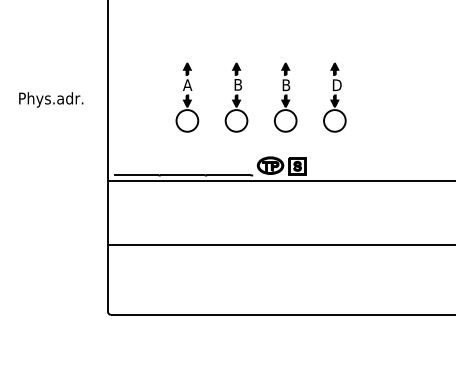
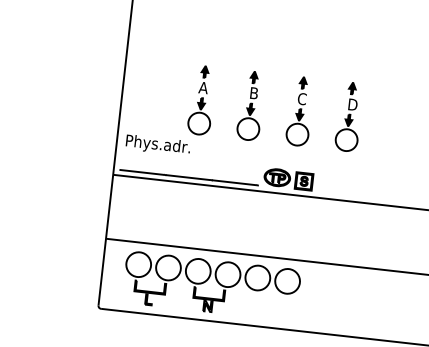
text: (286, 85) -> (302, 99), B -> C
text: (51, 99) -> (158, 144), moved
part: (217, 279) -> (211, 285), added

